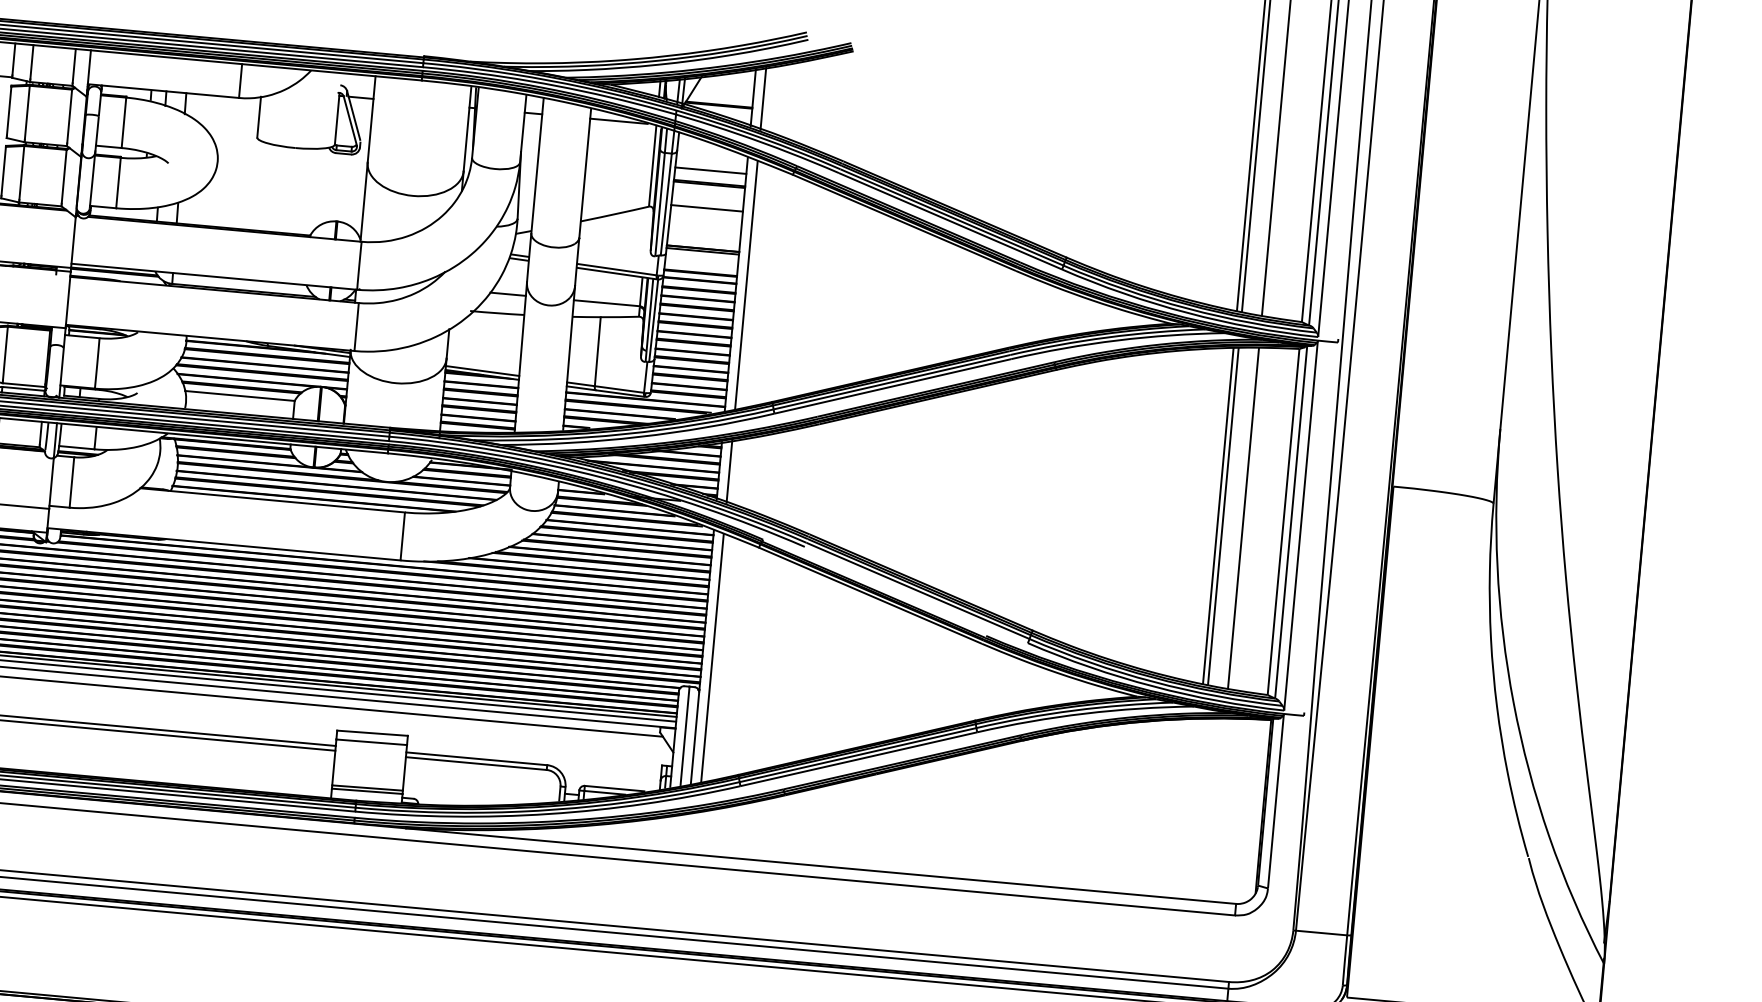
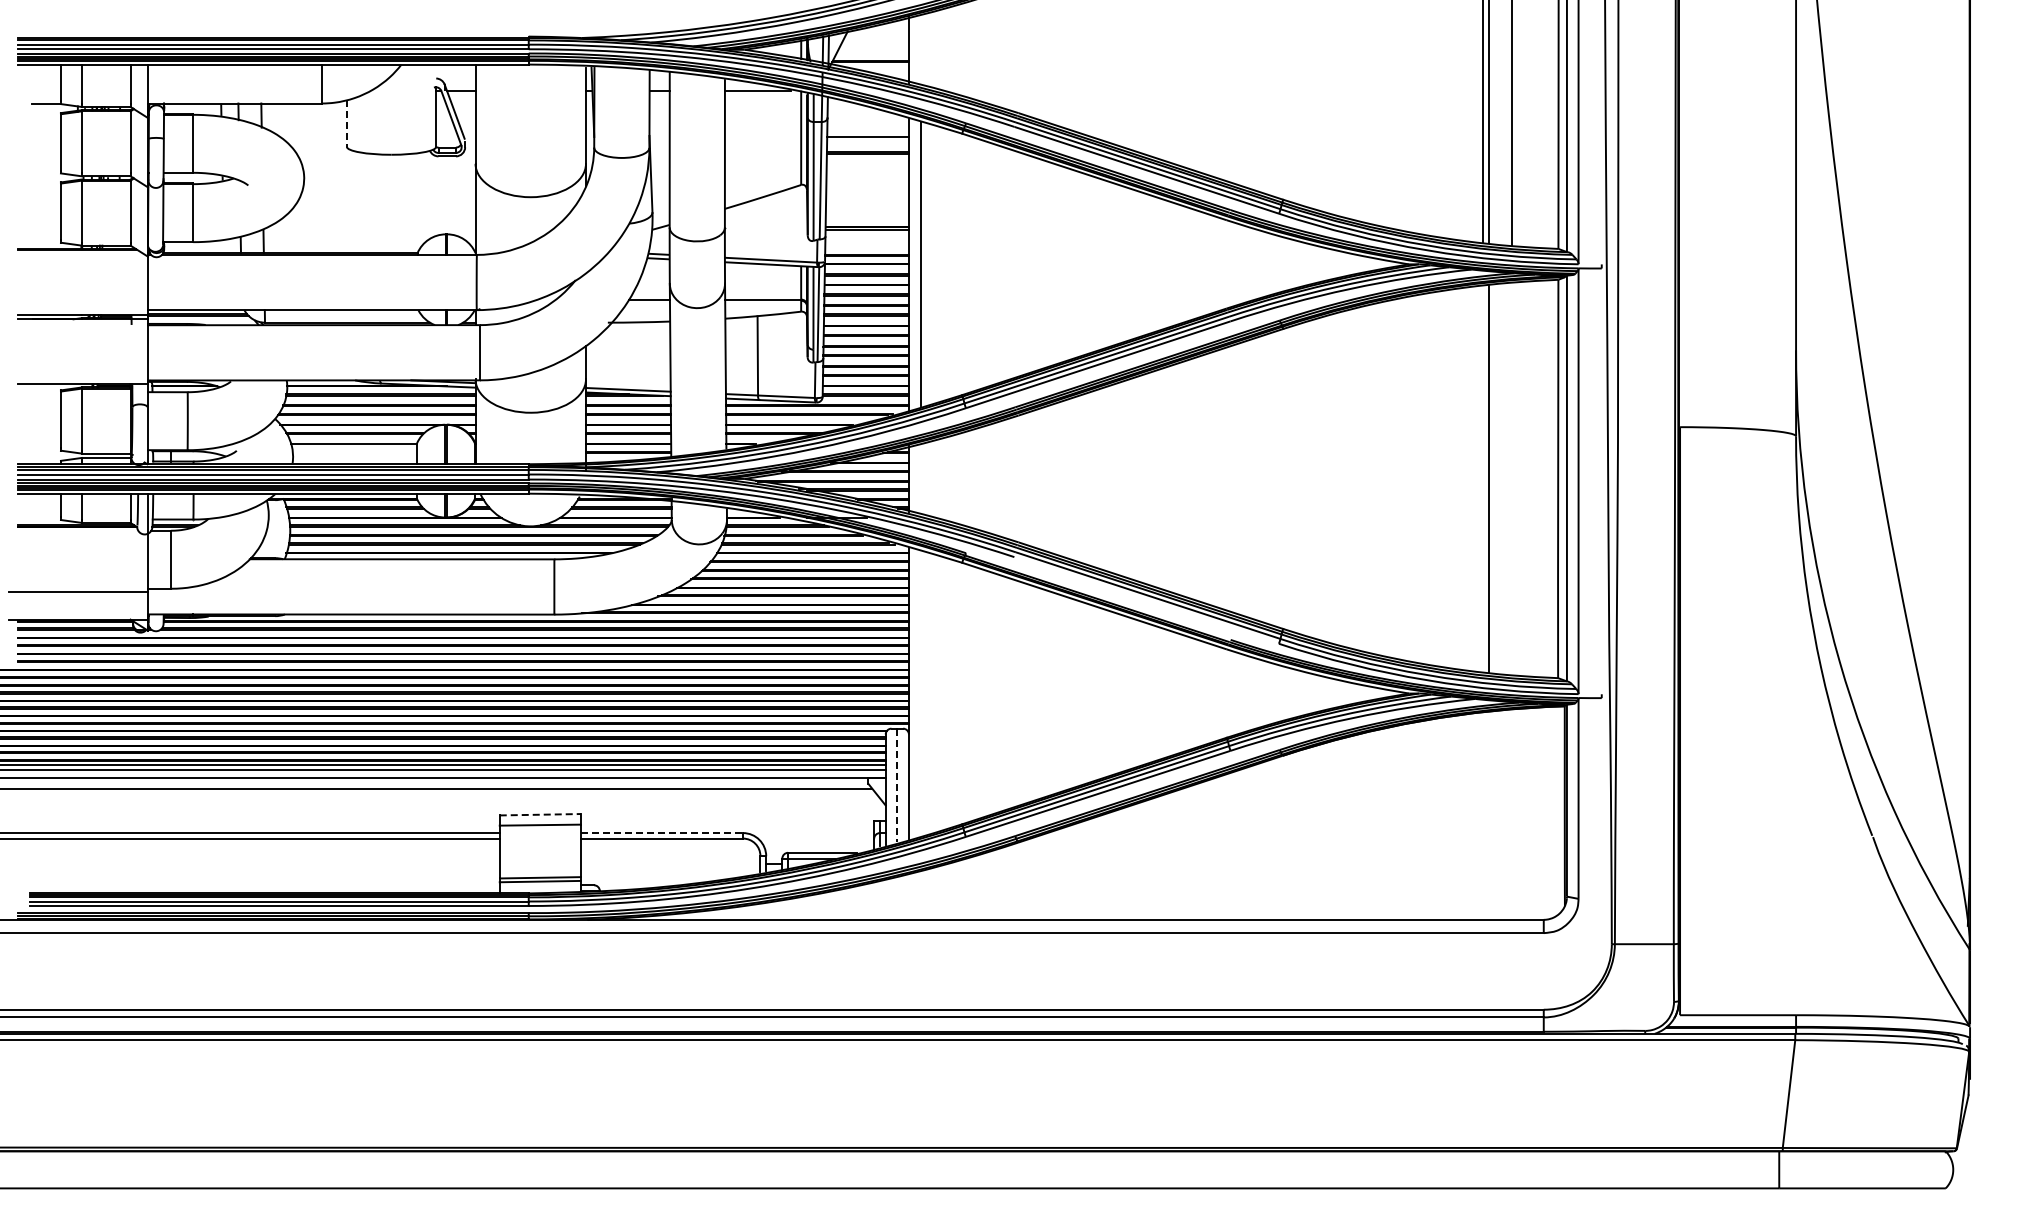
line: (763, 98) -> (920, 49), removed
line: (258, 117) -> (346, 123), solid -> dashed
line: (706, 208) -> (867, 180), removed
line: (729, 471) -> (920, 478), removed
line: (1218, 515) -> (1483, 478), removed
line: (1243, 517) -> (1512, 478), removed
line: (712, 657) -> (920, 693), removed
line: (372, 733) -> (540, 814), solid -> dashed
line: (685, 736) -> (897, 785), solid -> dashed
line: (477, 759) -> (662, 833), solid -> dashed

